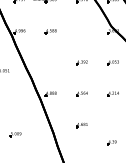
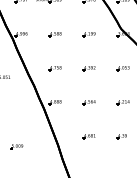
part: (81, 31) -> (88, 34), added
part: (50, 62) -> (54, 68), added
part: (111, 142) -> (121, 136), moved

